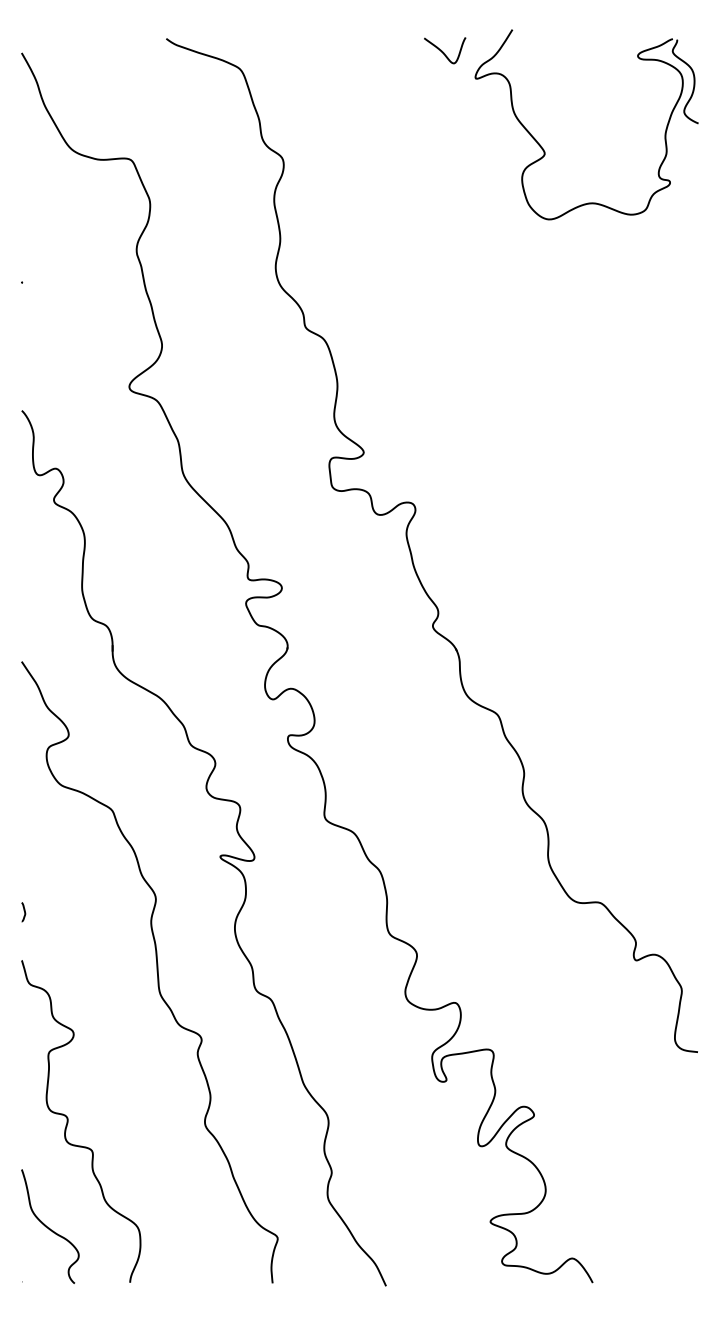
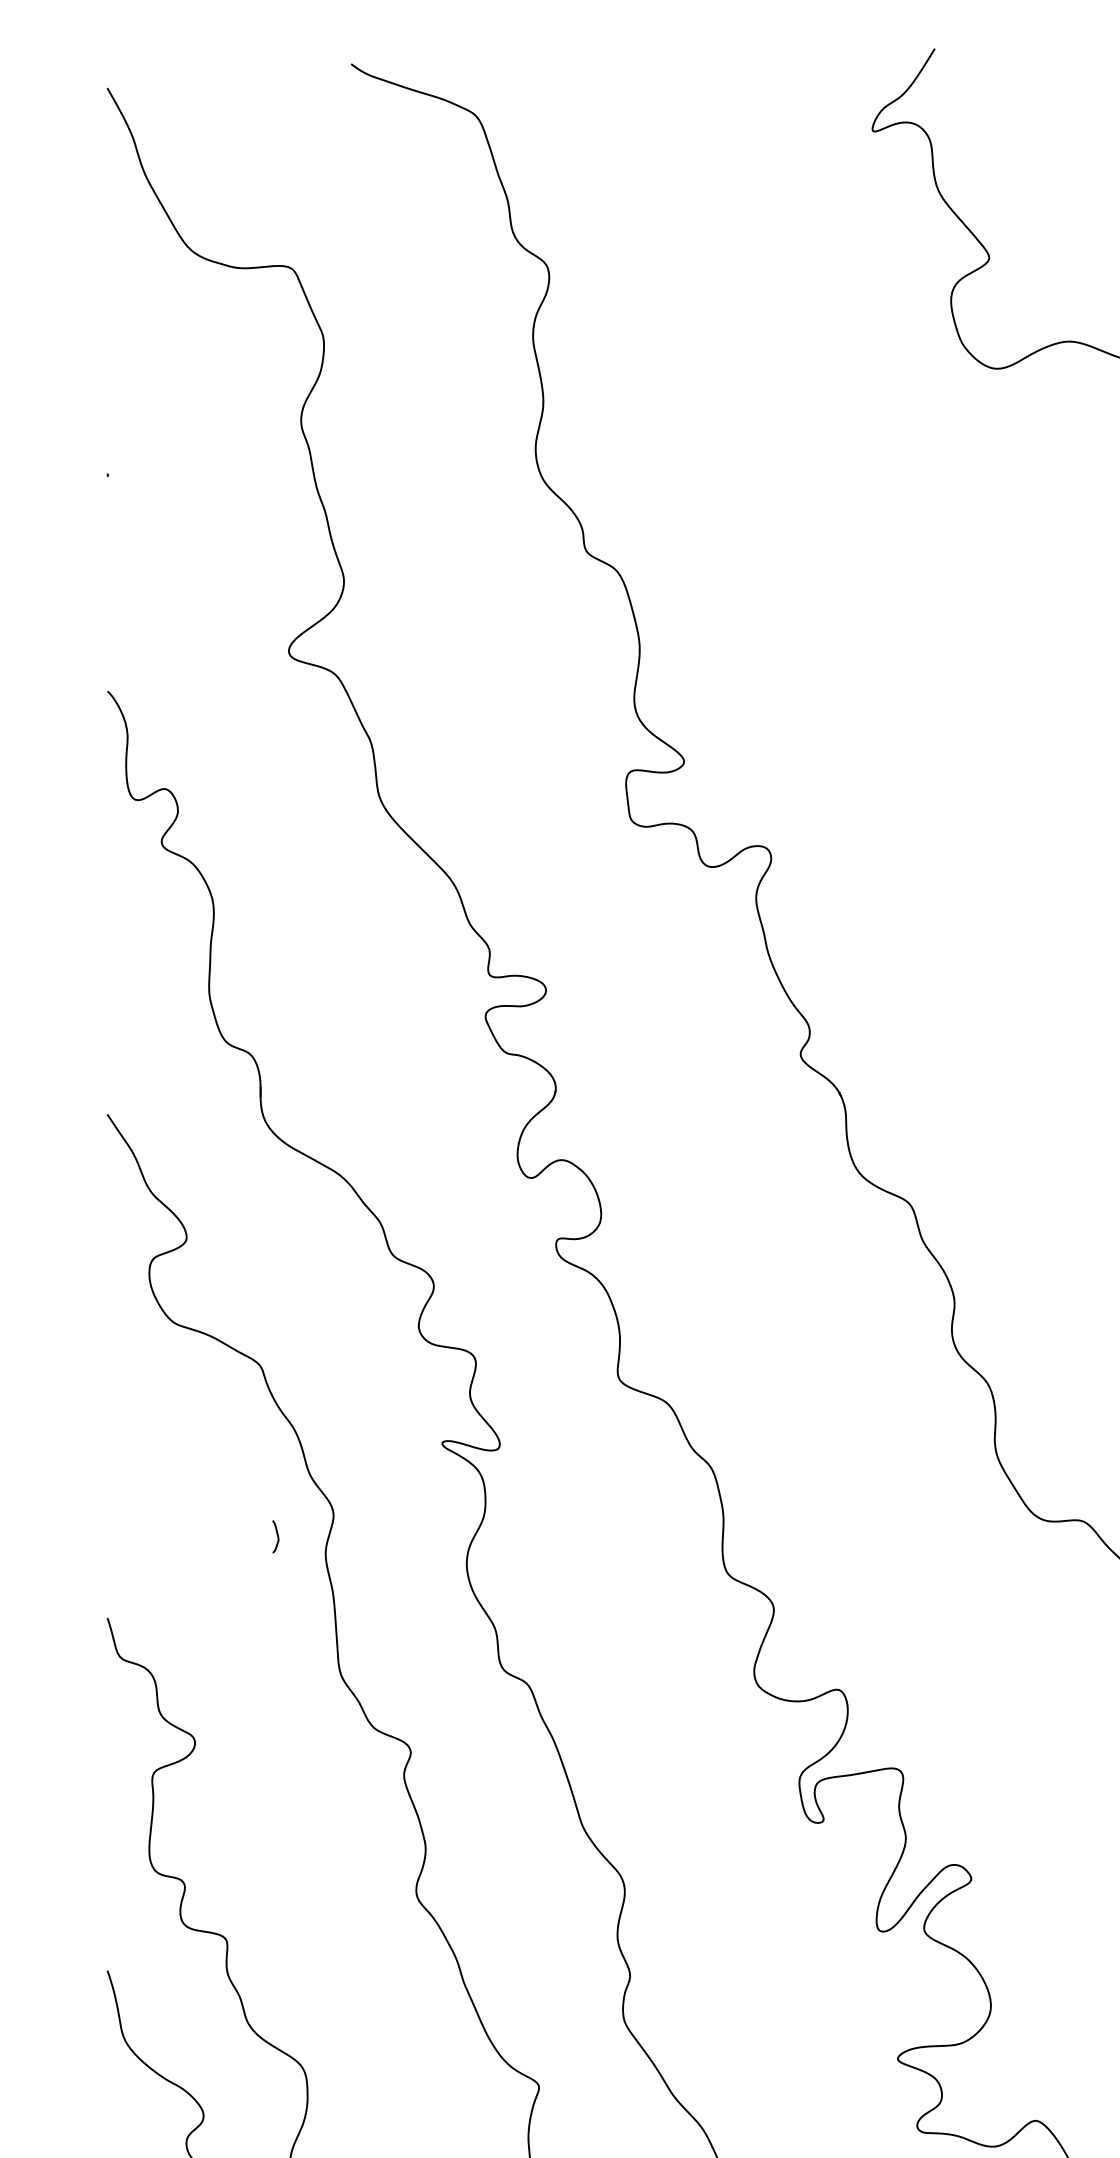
curve: (443, 51) -> (818, 85), removed
curve: (24, 912) -> (277, 1537), moved

